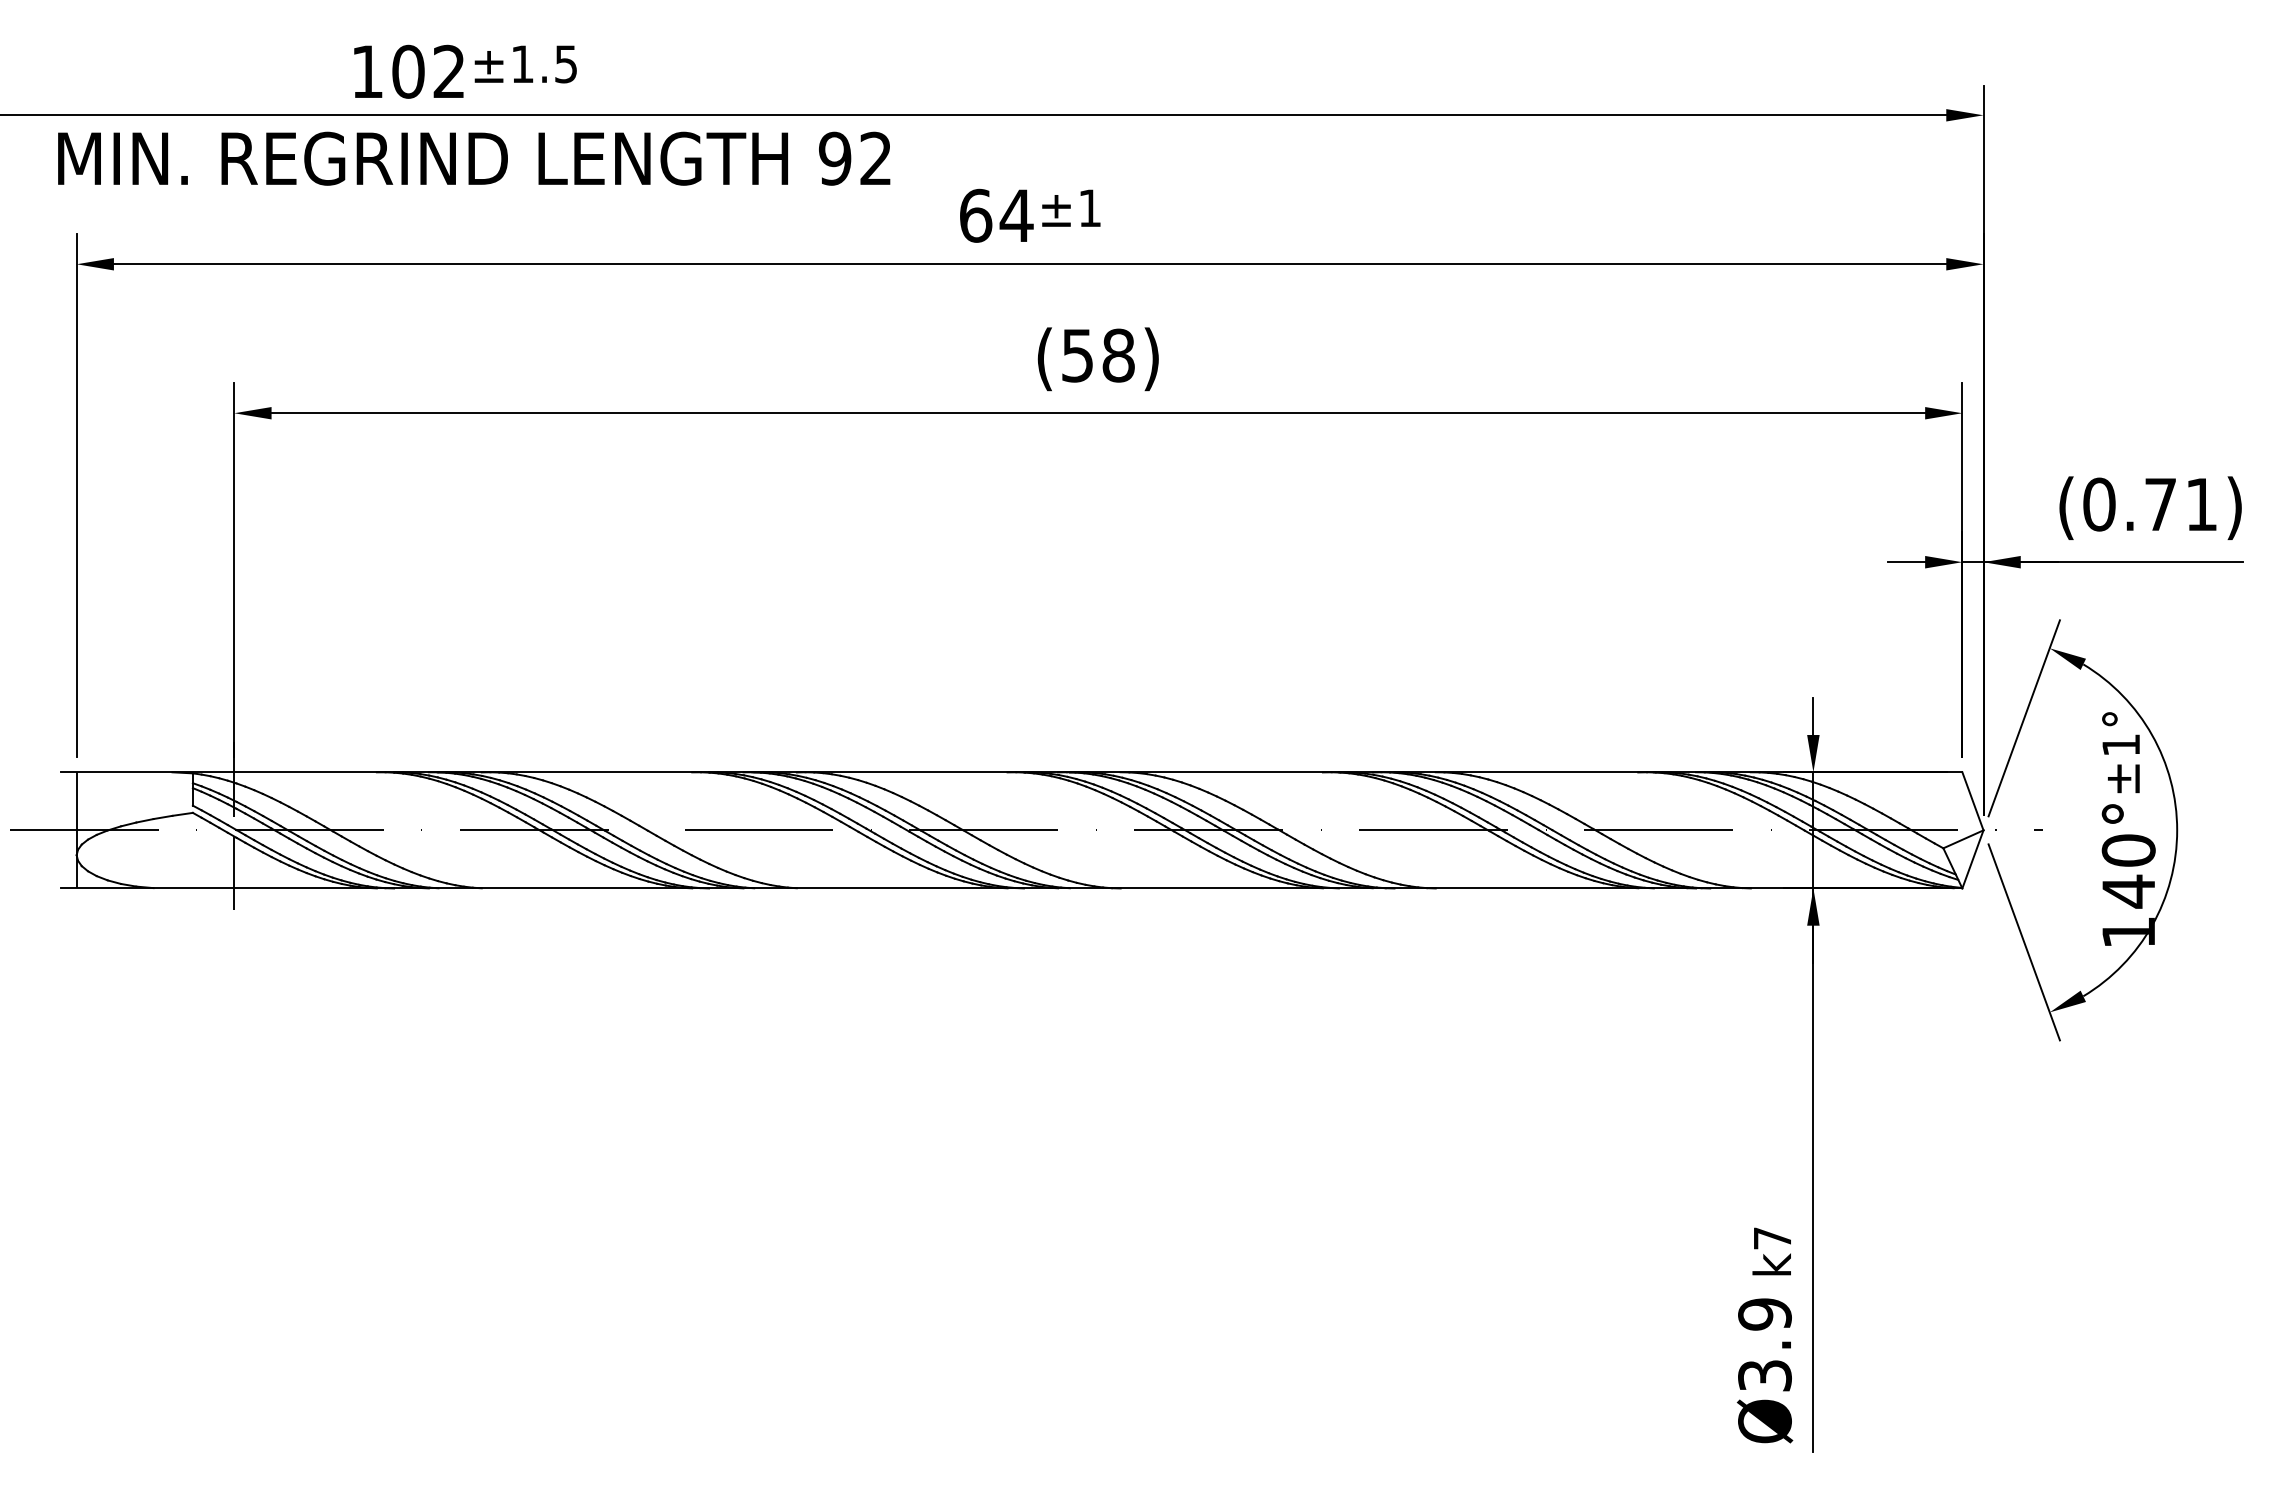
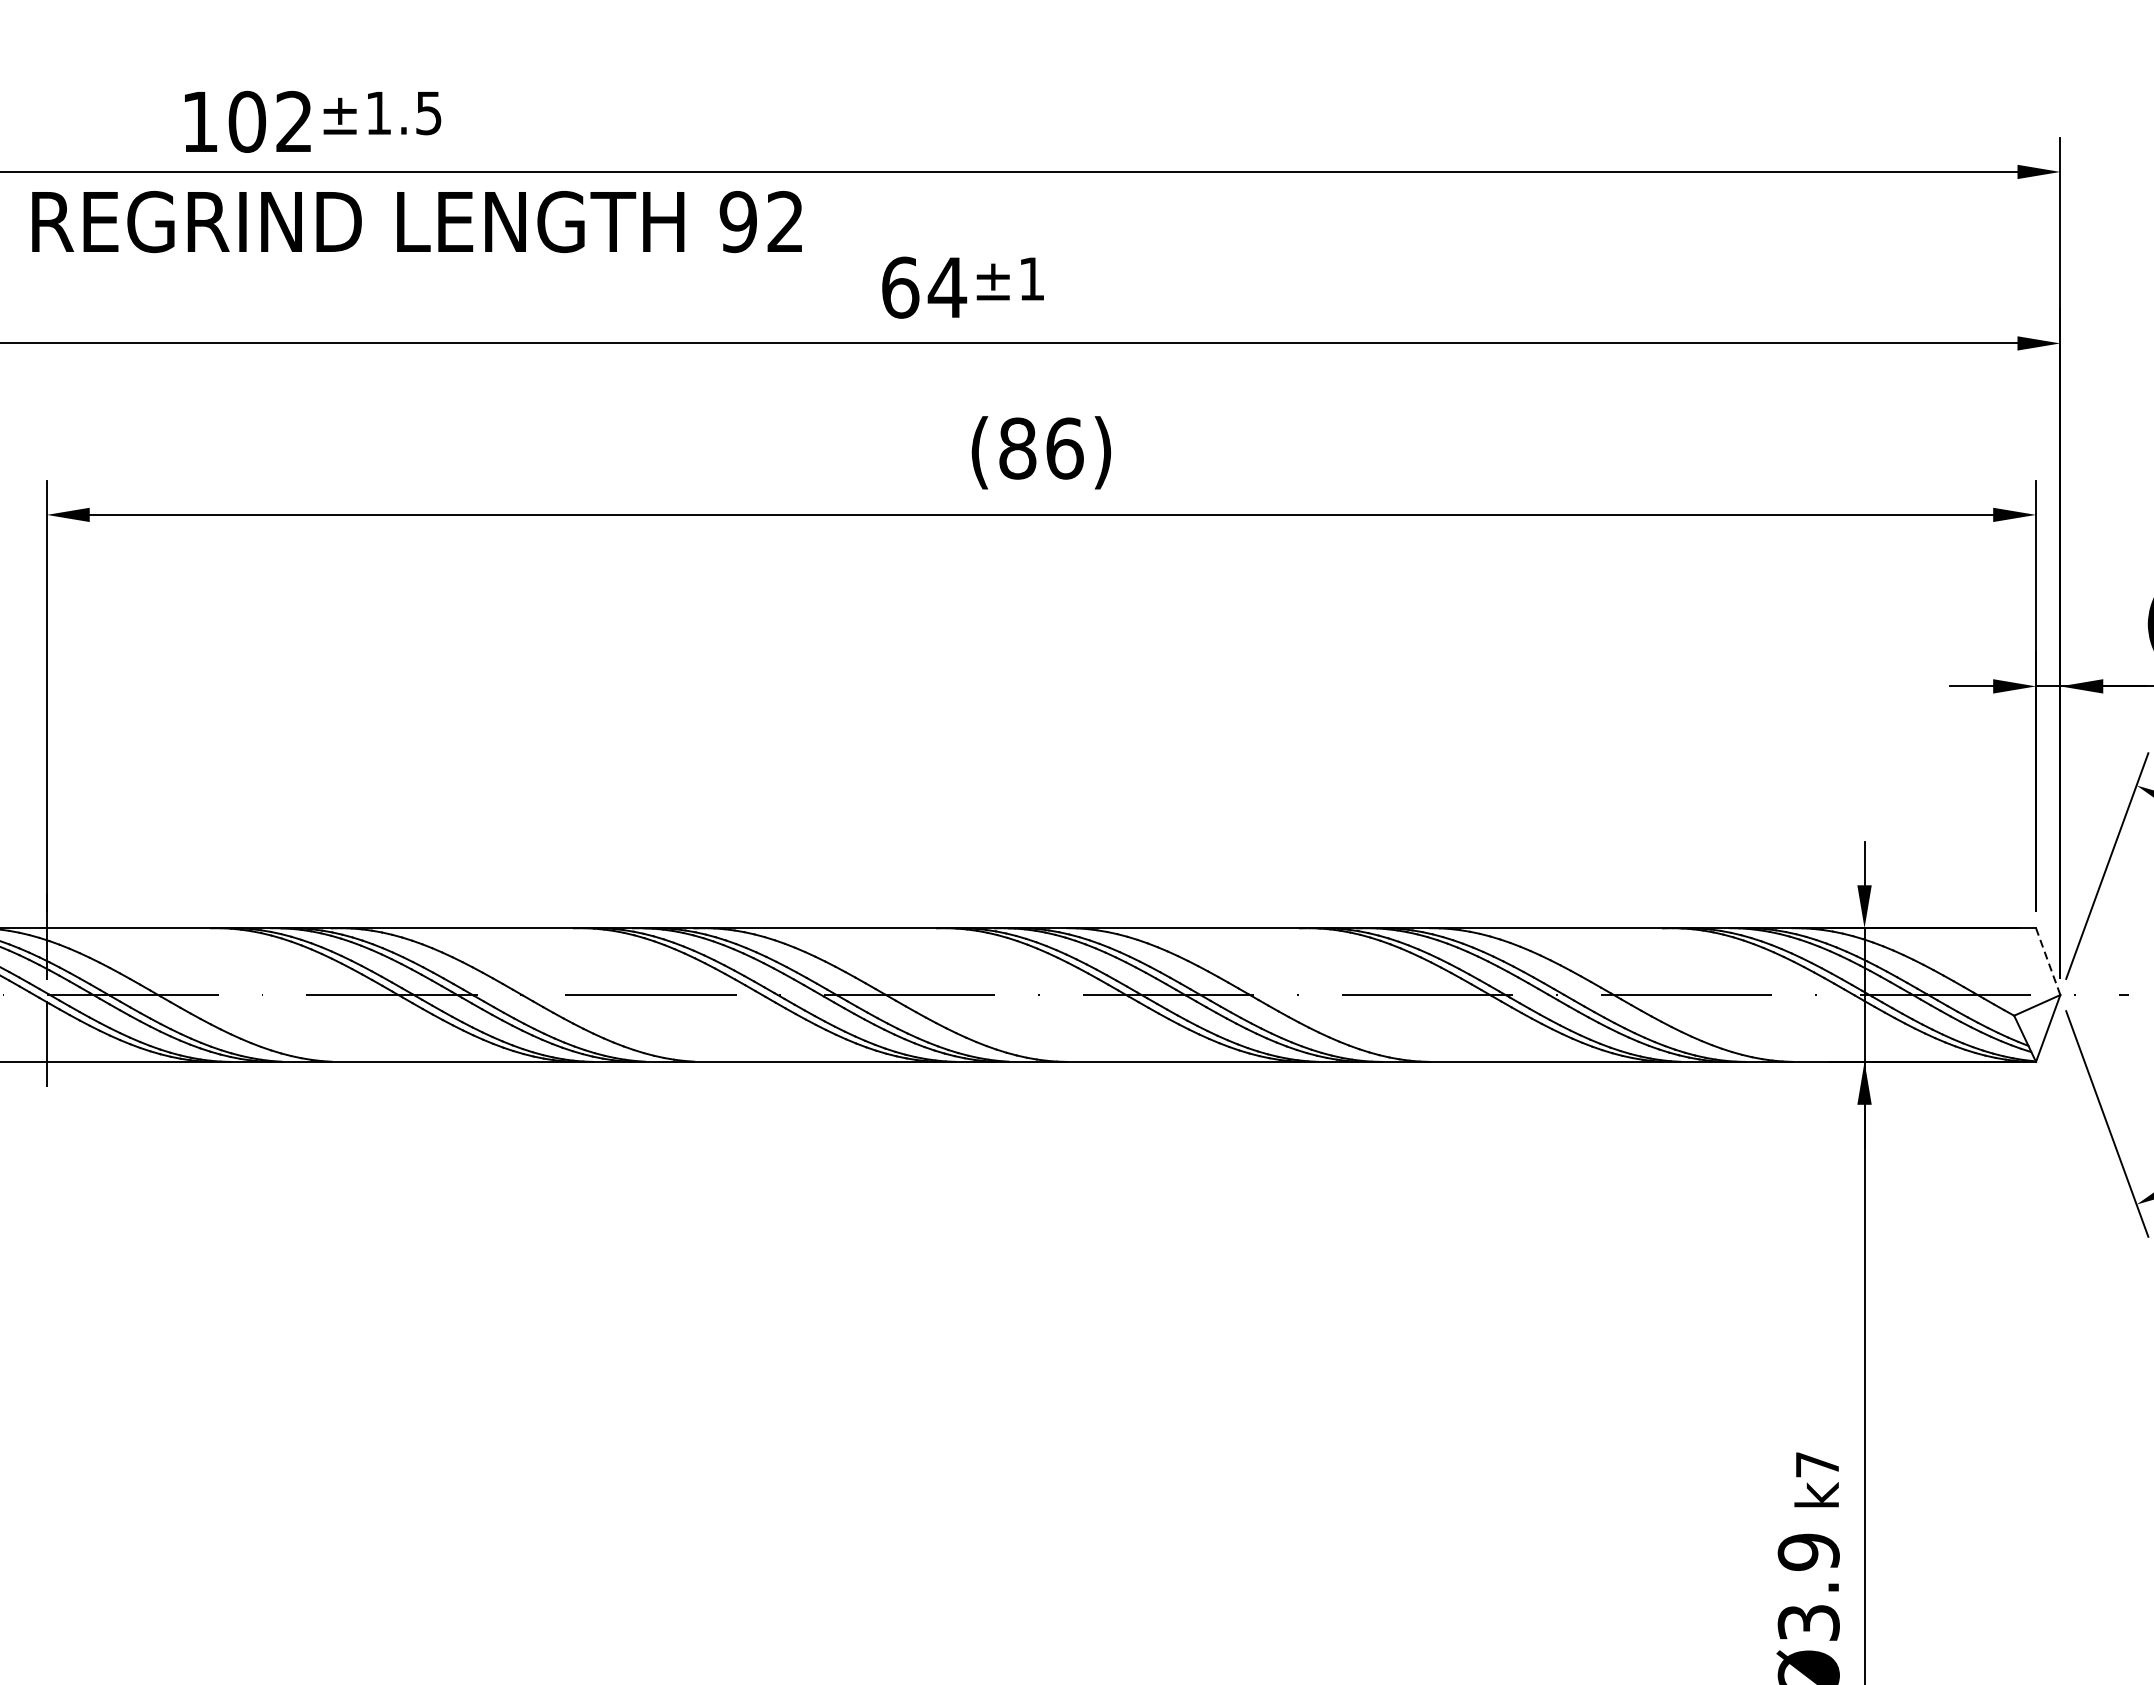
text: (1098, 355) -> (1041, 448), (58) -> (86)
line: (1972, 801) -> (2047, 961), solid -> dashed

